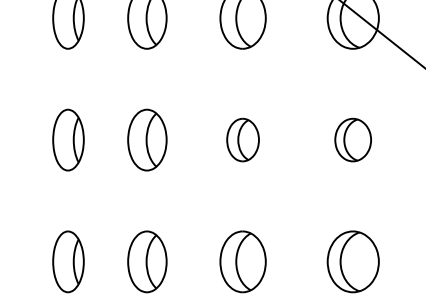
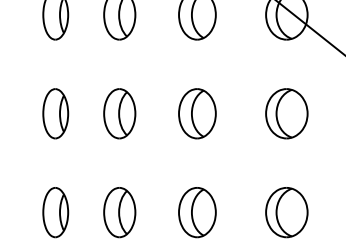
part: (242, 139) -> (196, 113), size x1.43
part: (352, 139) -> (286, 113), size x1.43

